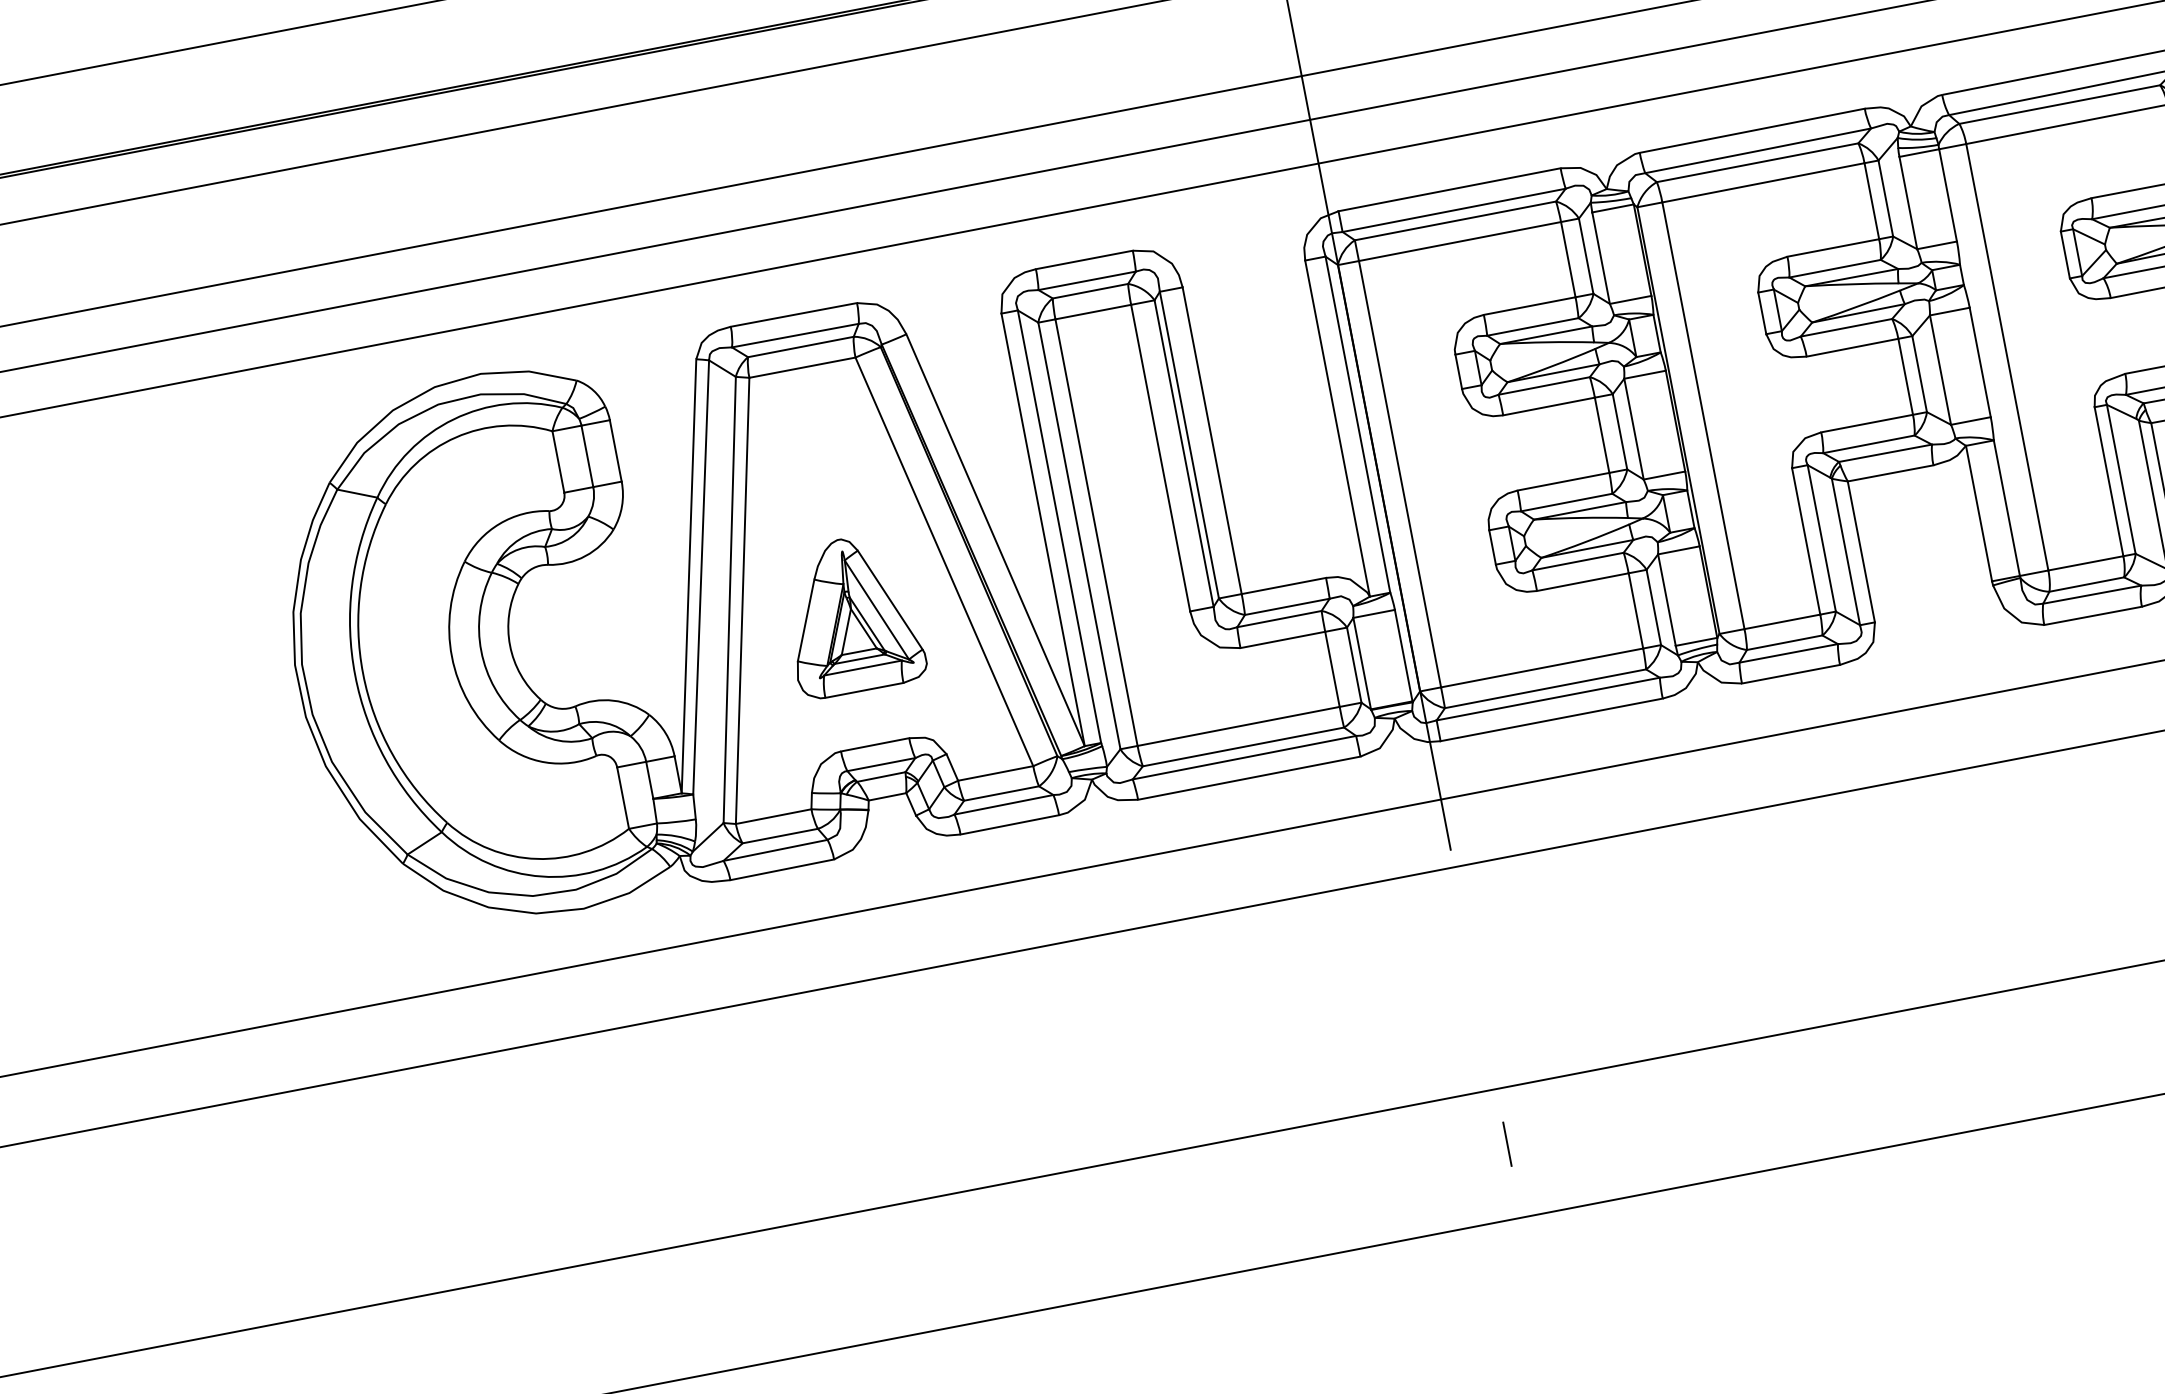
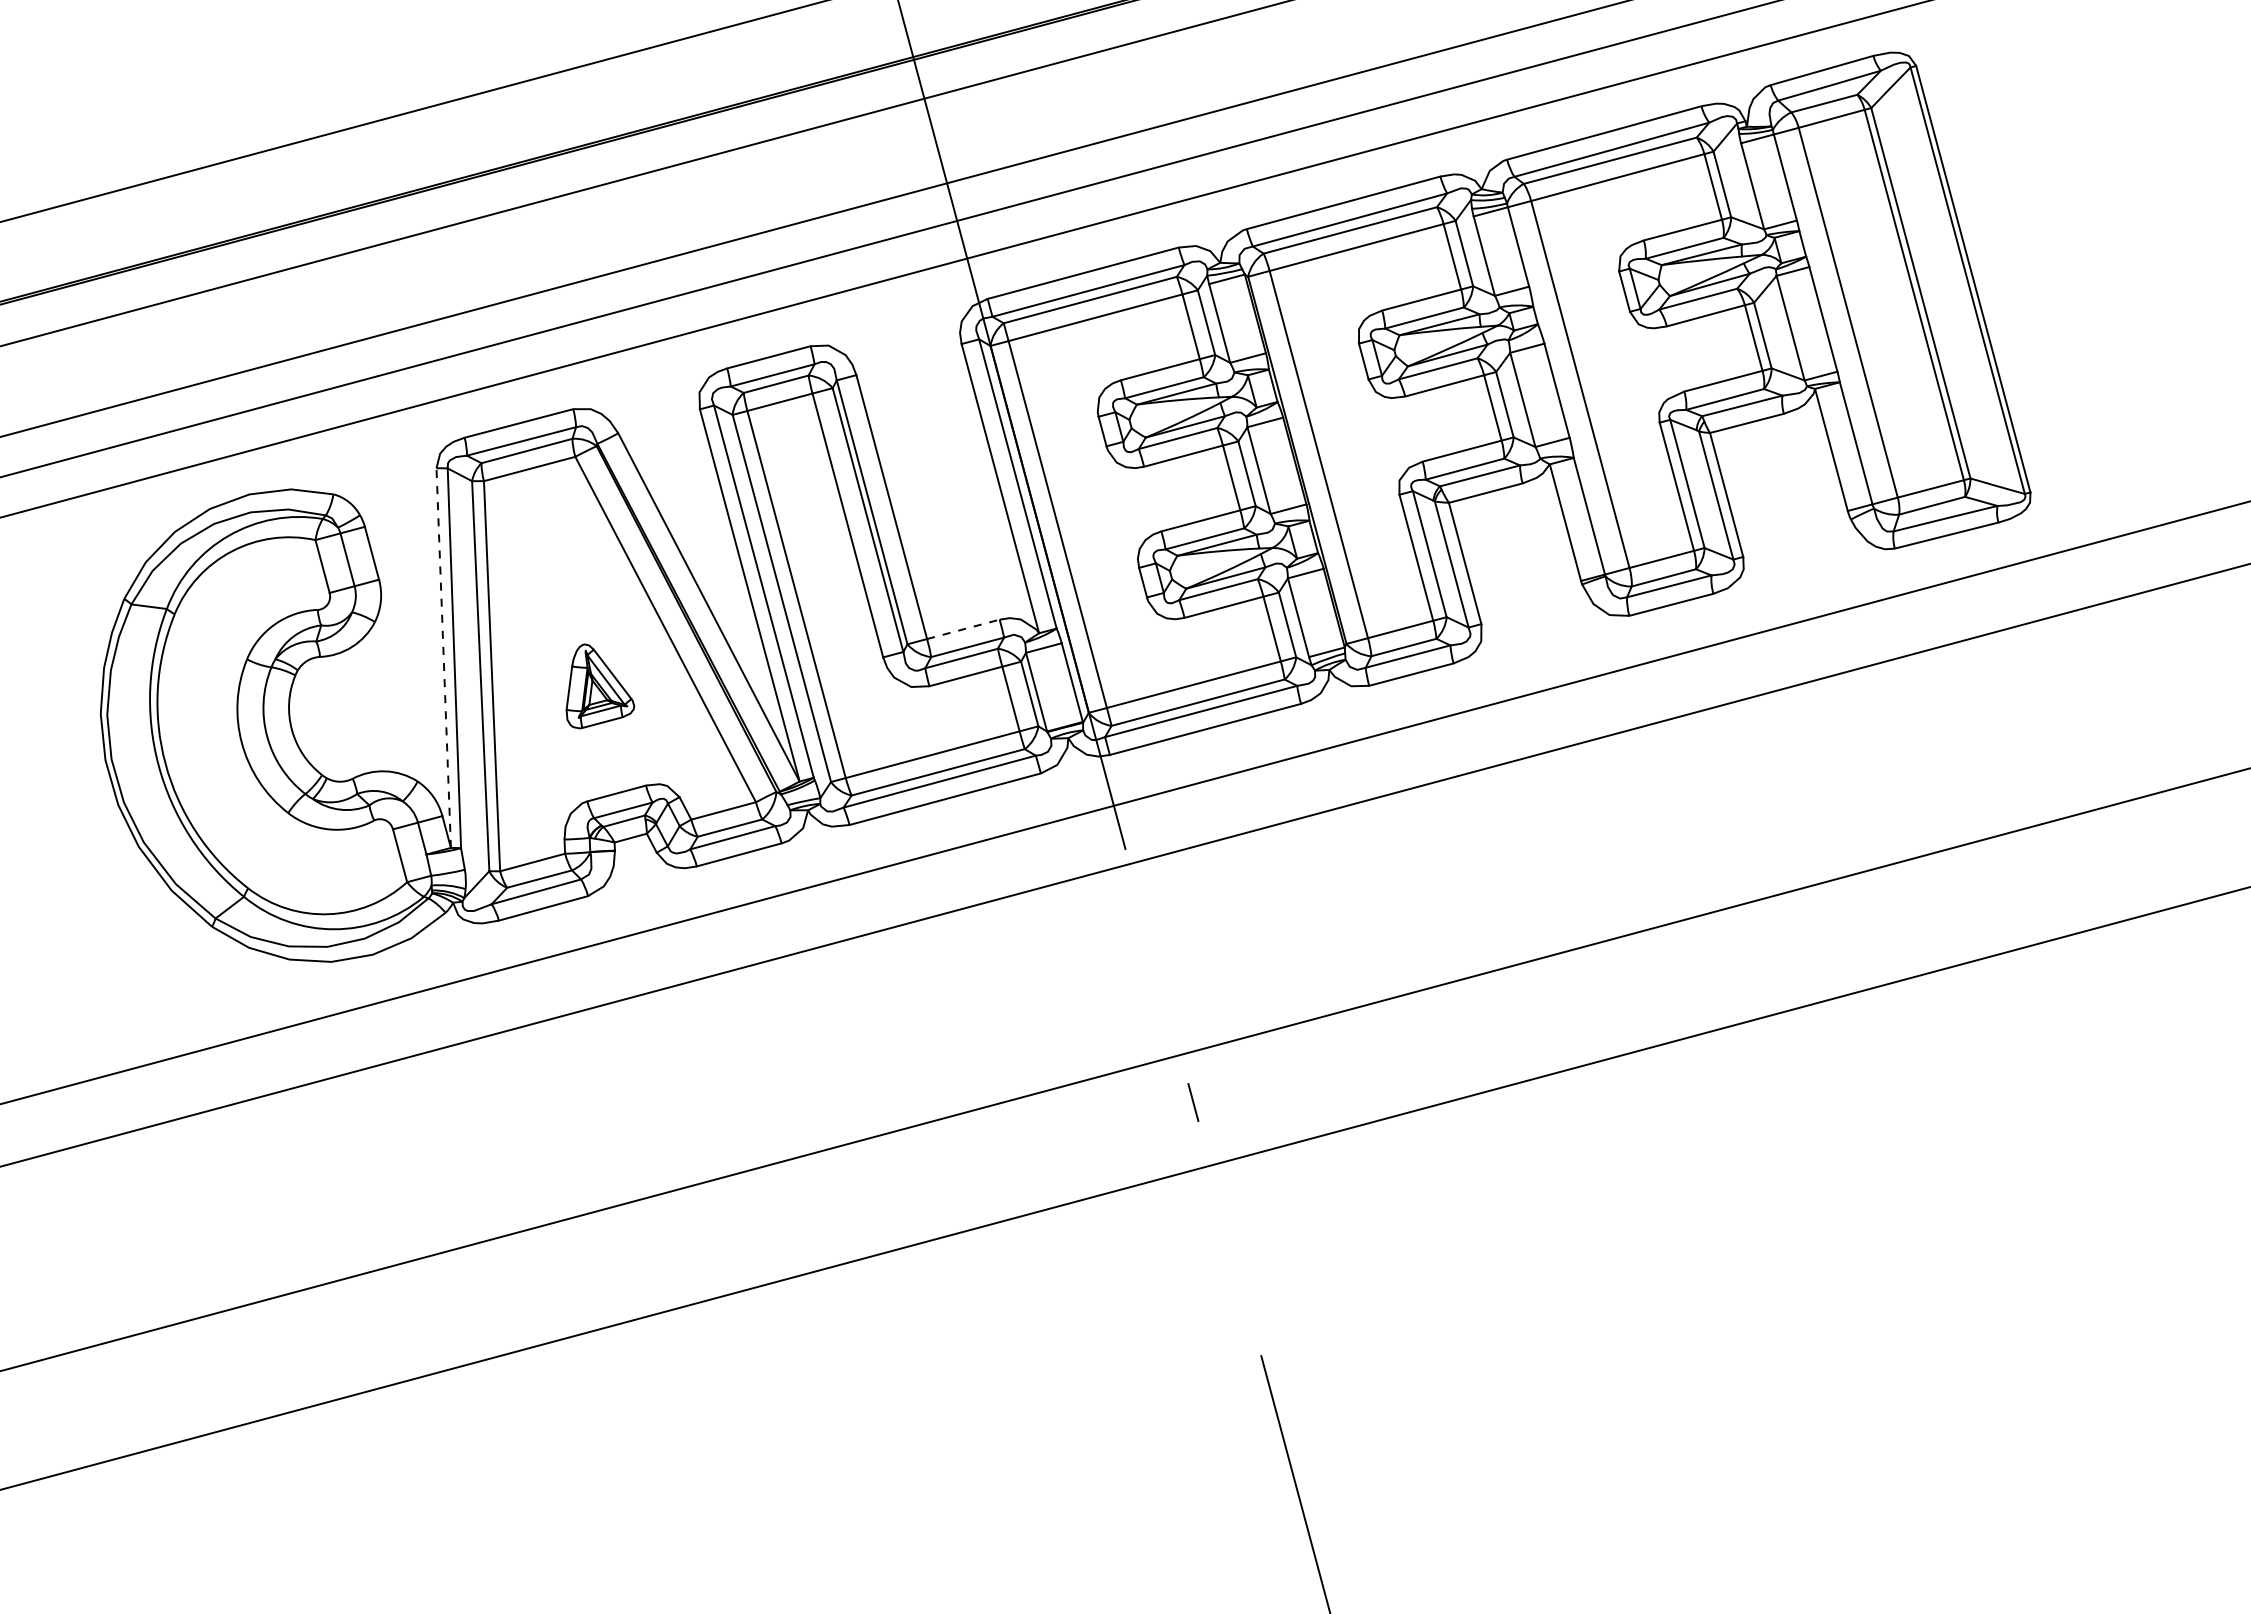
line: (688, 576) -> (443, 658), solid -> dashed
line: (1283, 586) -> (963, 629), solid -> dashed
part: (865, 621) -> (600, 686), size x0.6

